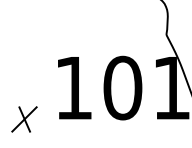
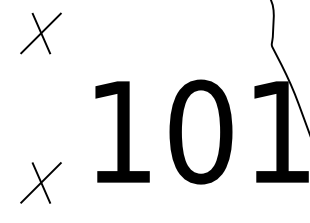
part: (24, 27) -> (41, 33), added

